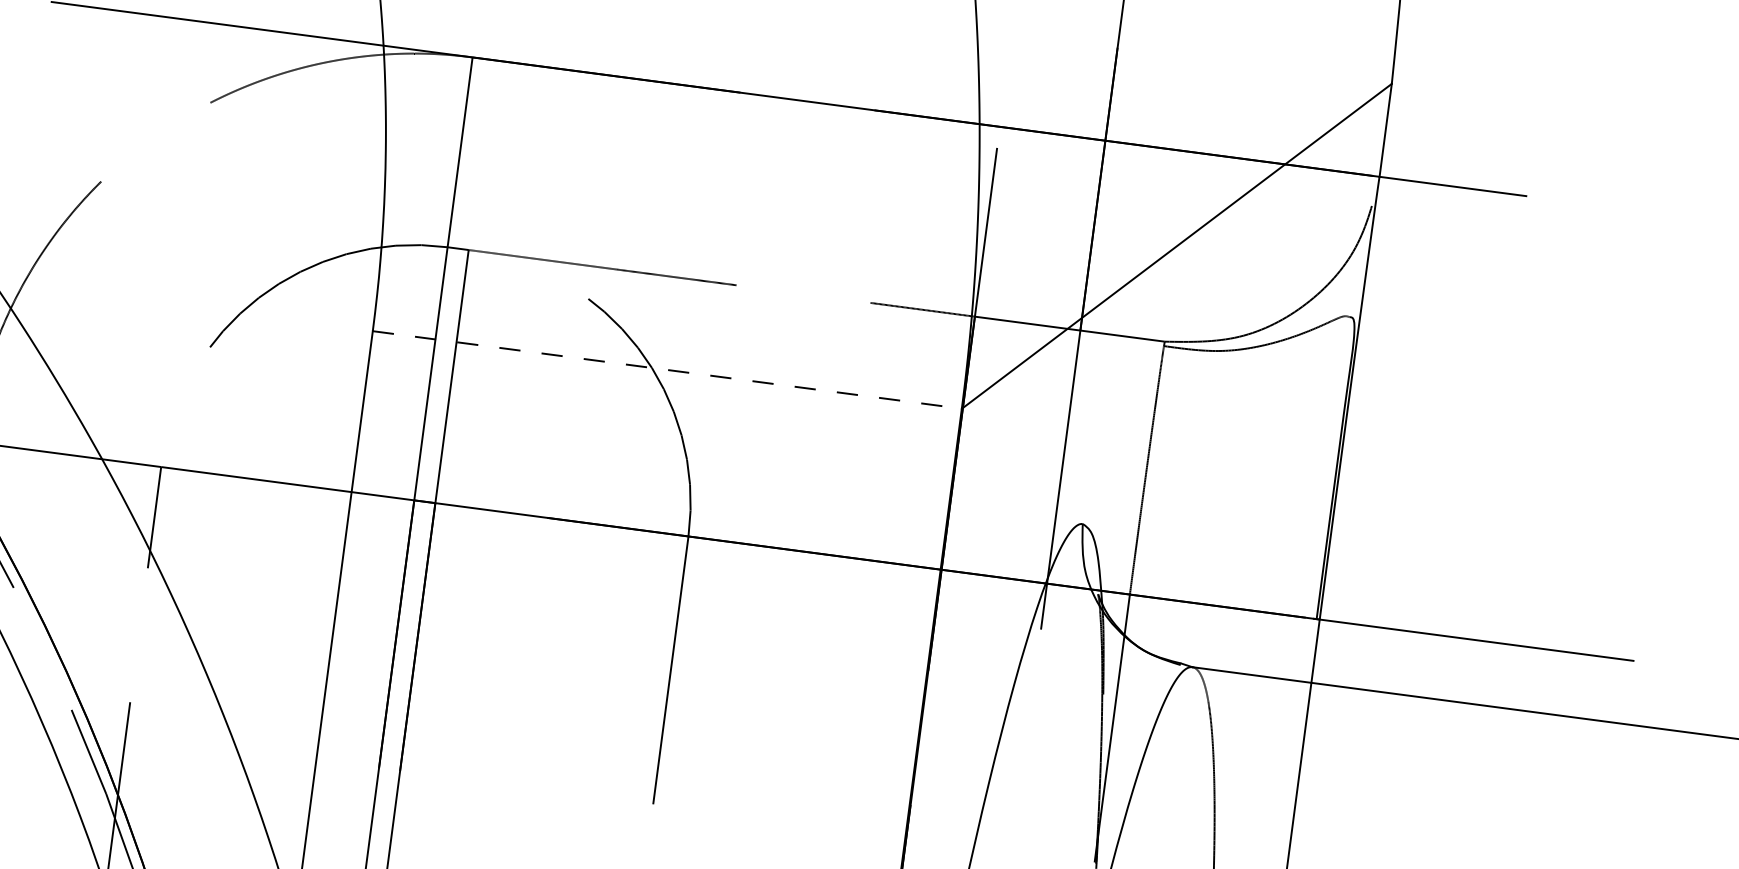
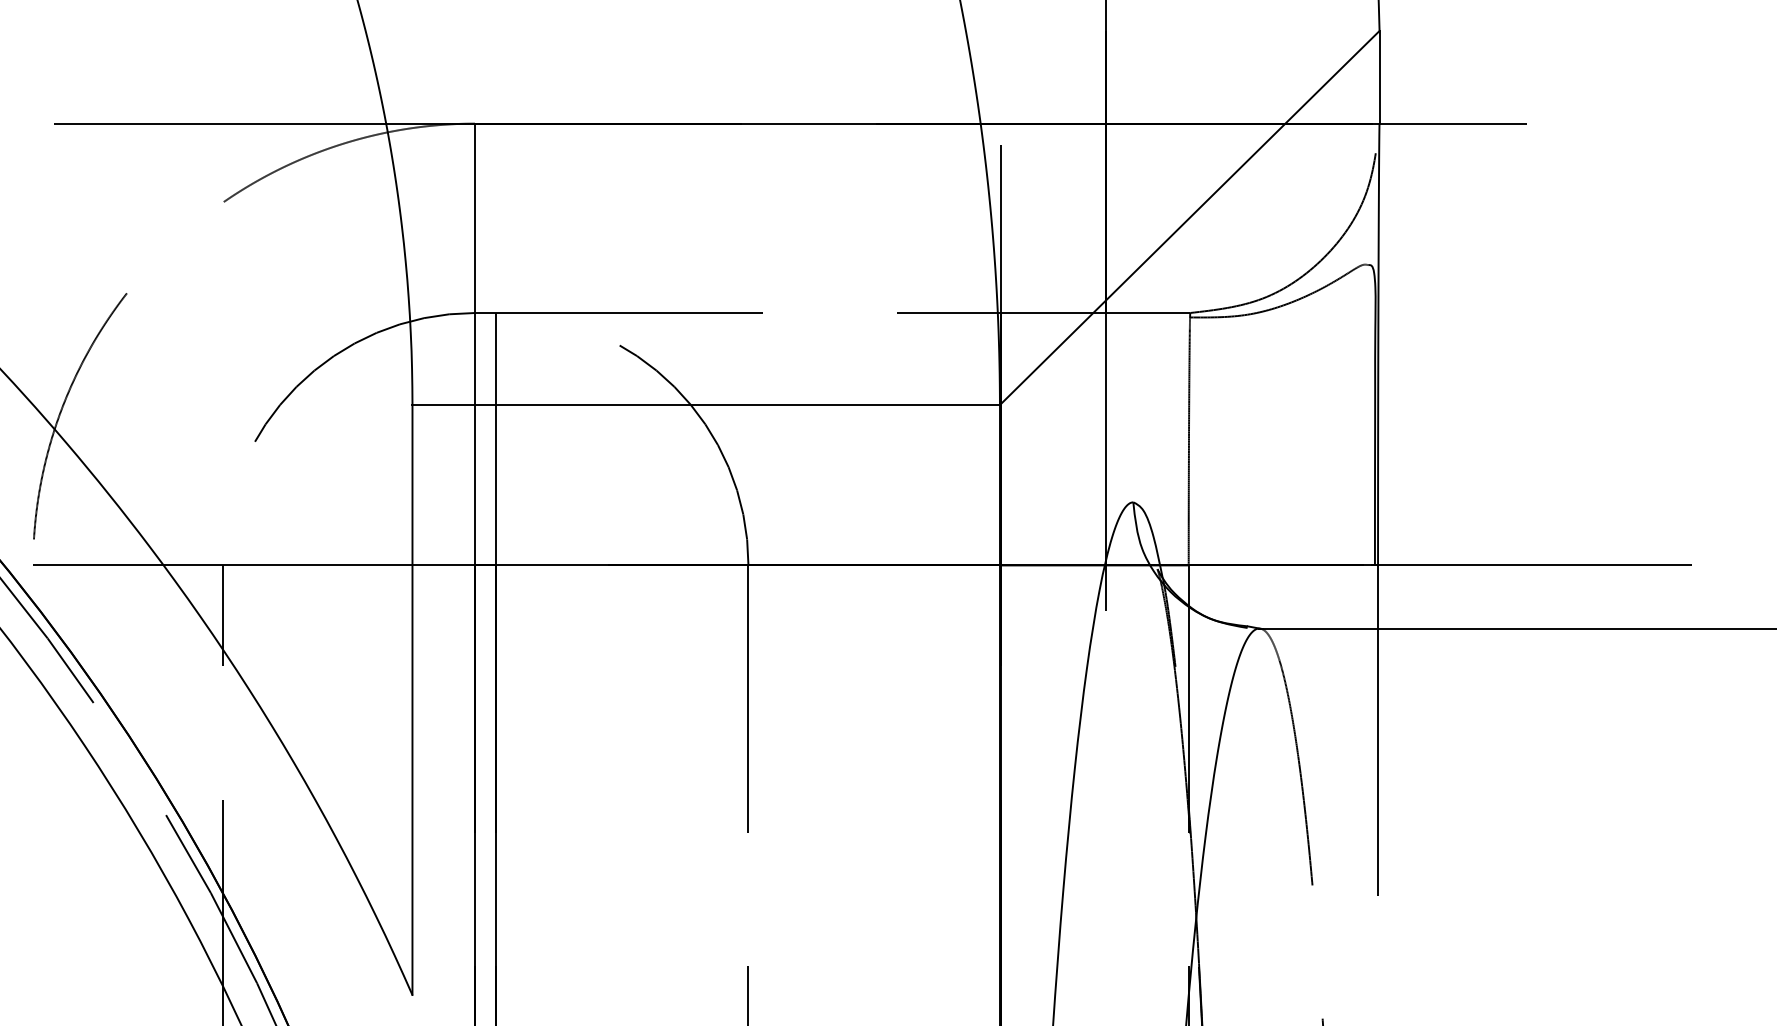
line: (667, 369) -> (706, 404), dashed -> solid

